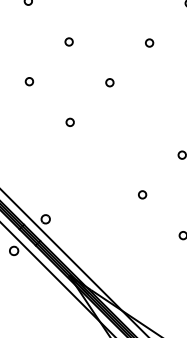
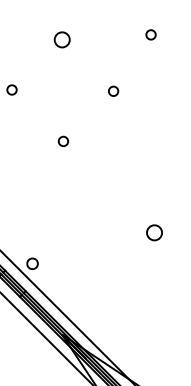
circle: (68, 41) -> (61, 39), size x1.6
circle: (149, 42) -> (150, 34), moved
circle: (142, 194) -> (154, 232), size x1.6

